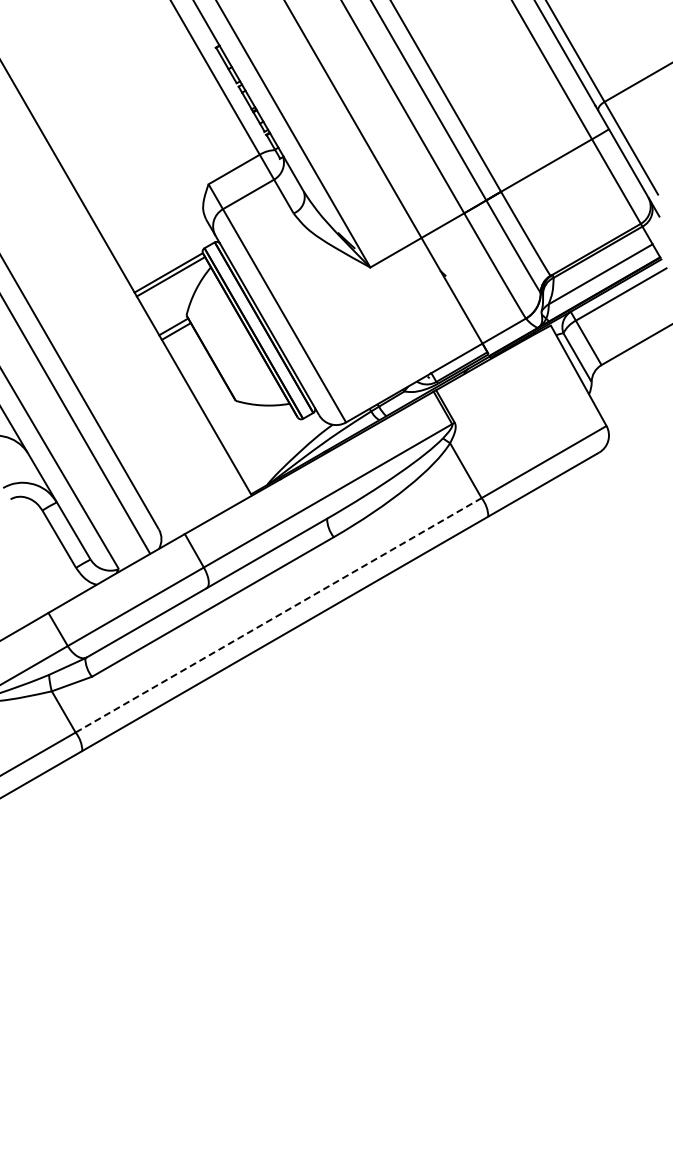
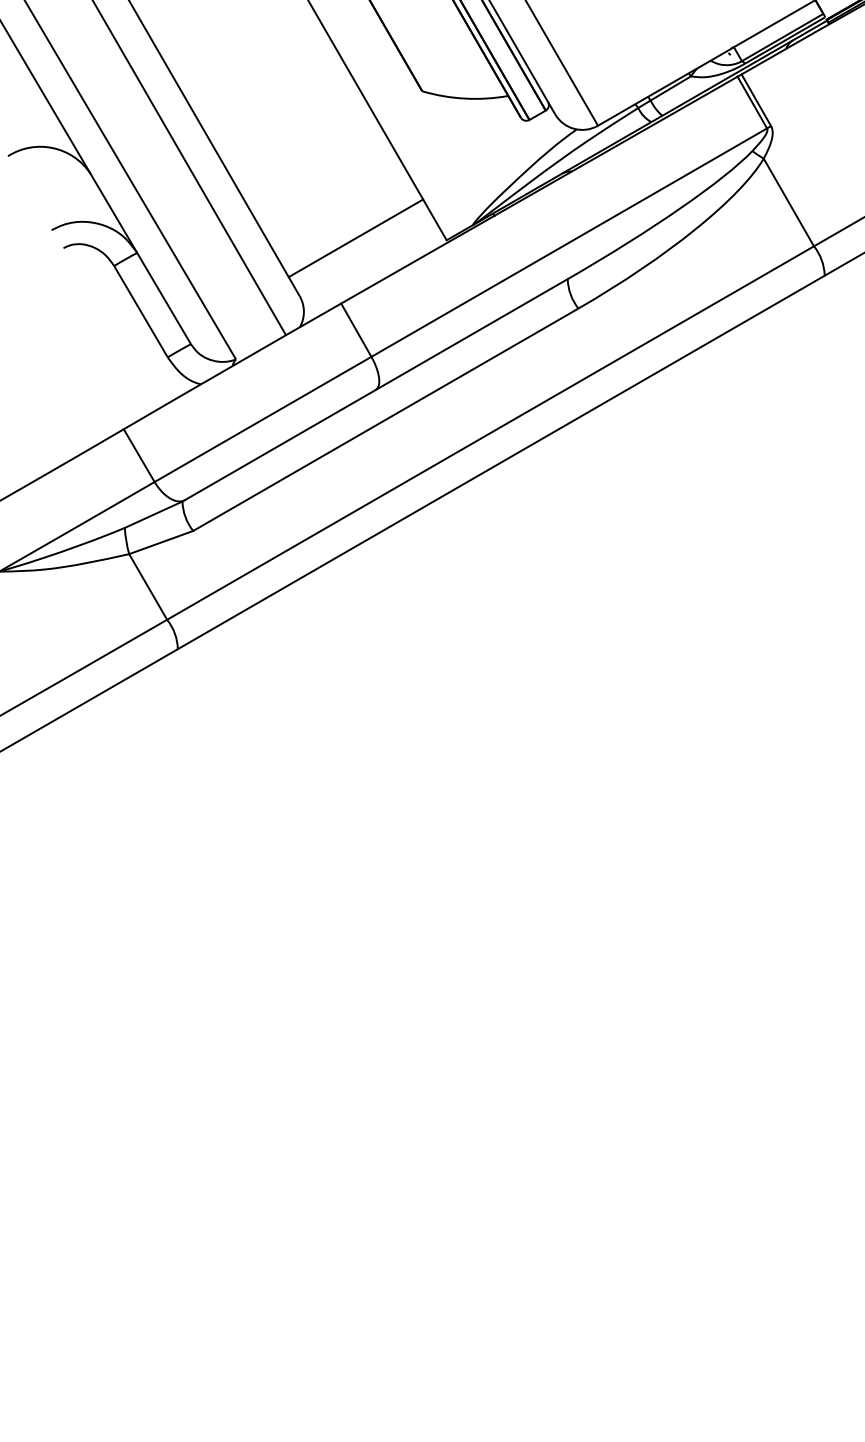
line: (193, 492) -> (354, 237), added
line: (279, 615) -> (491, 433), dashed -> solid

